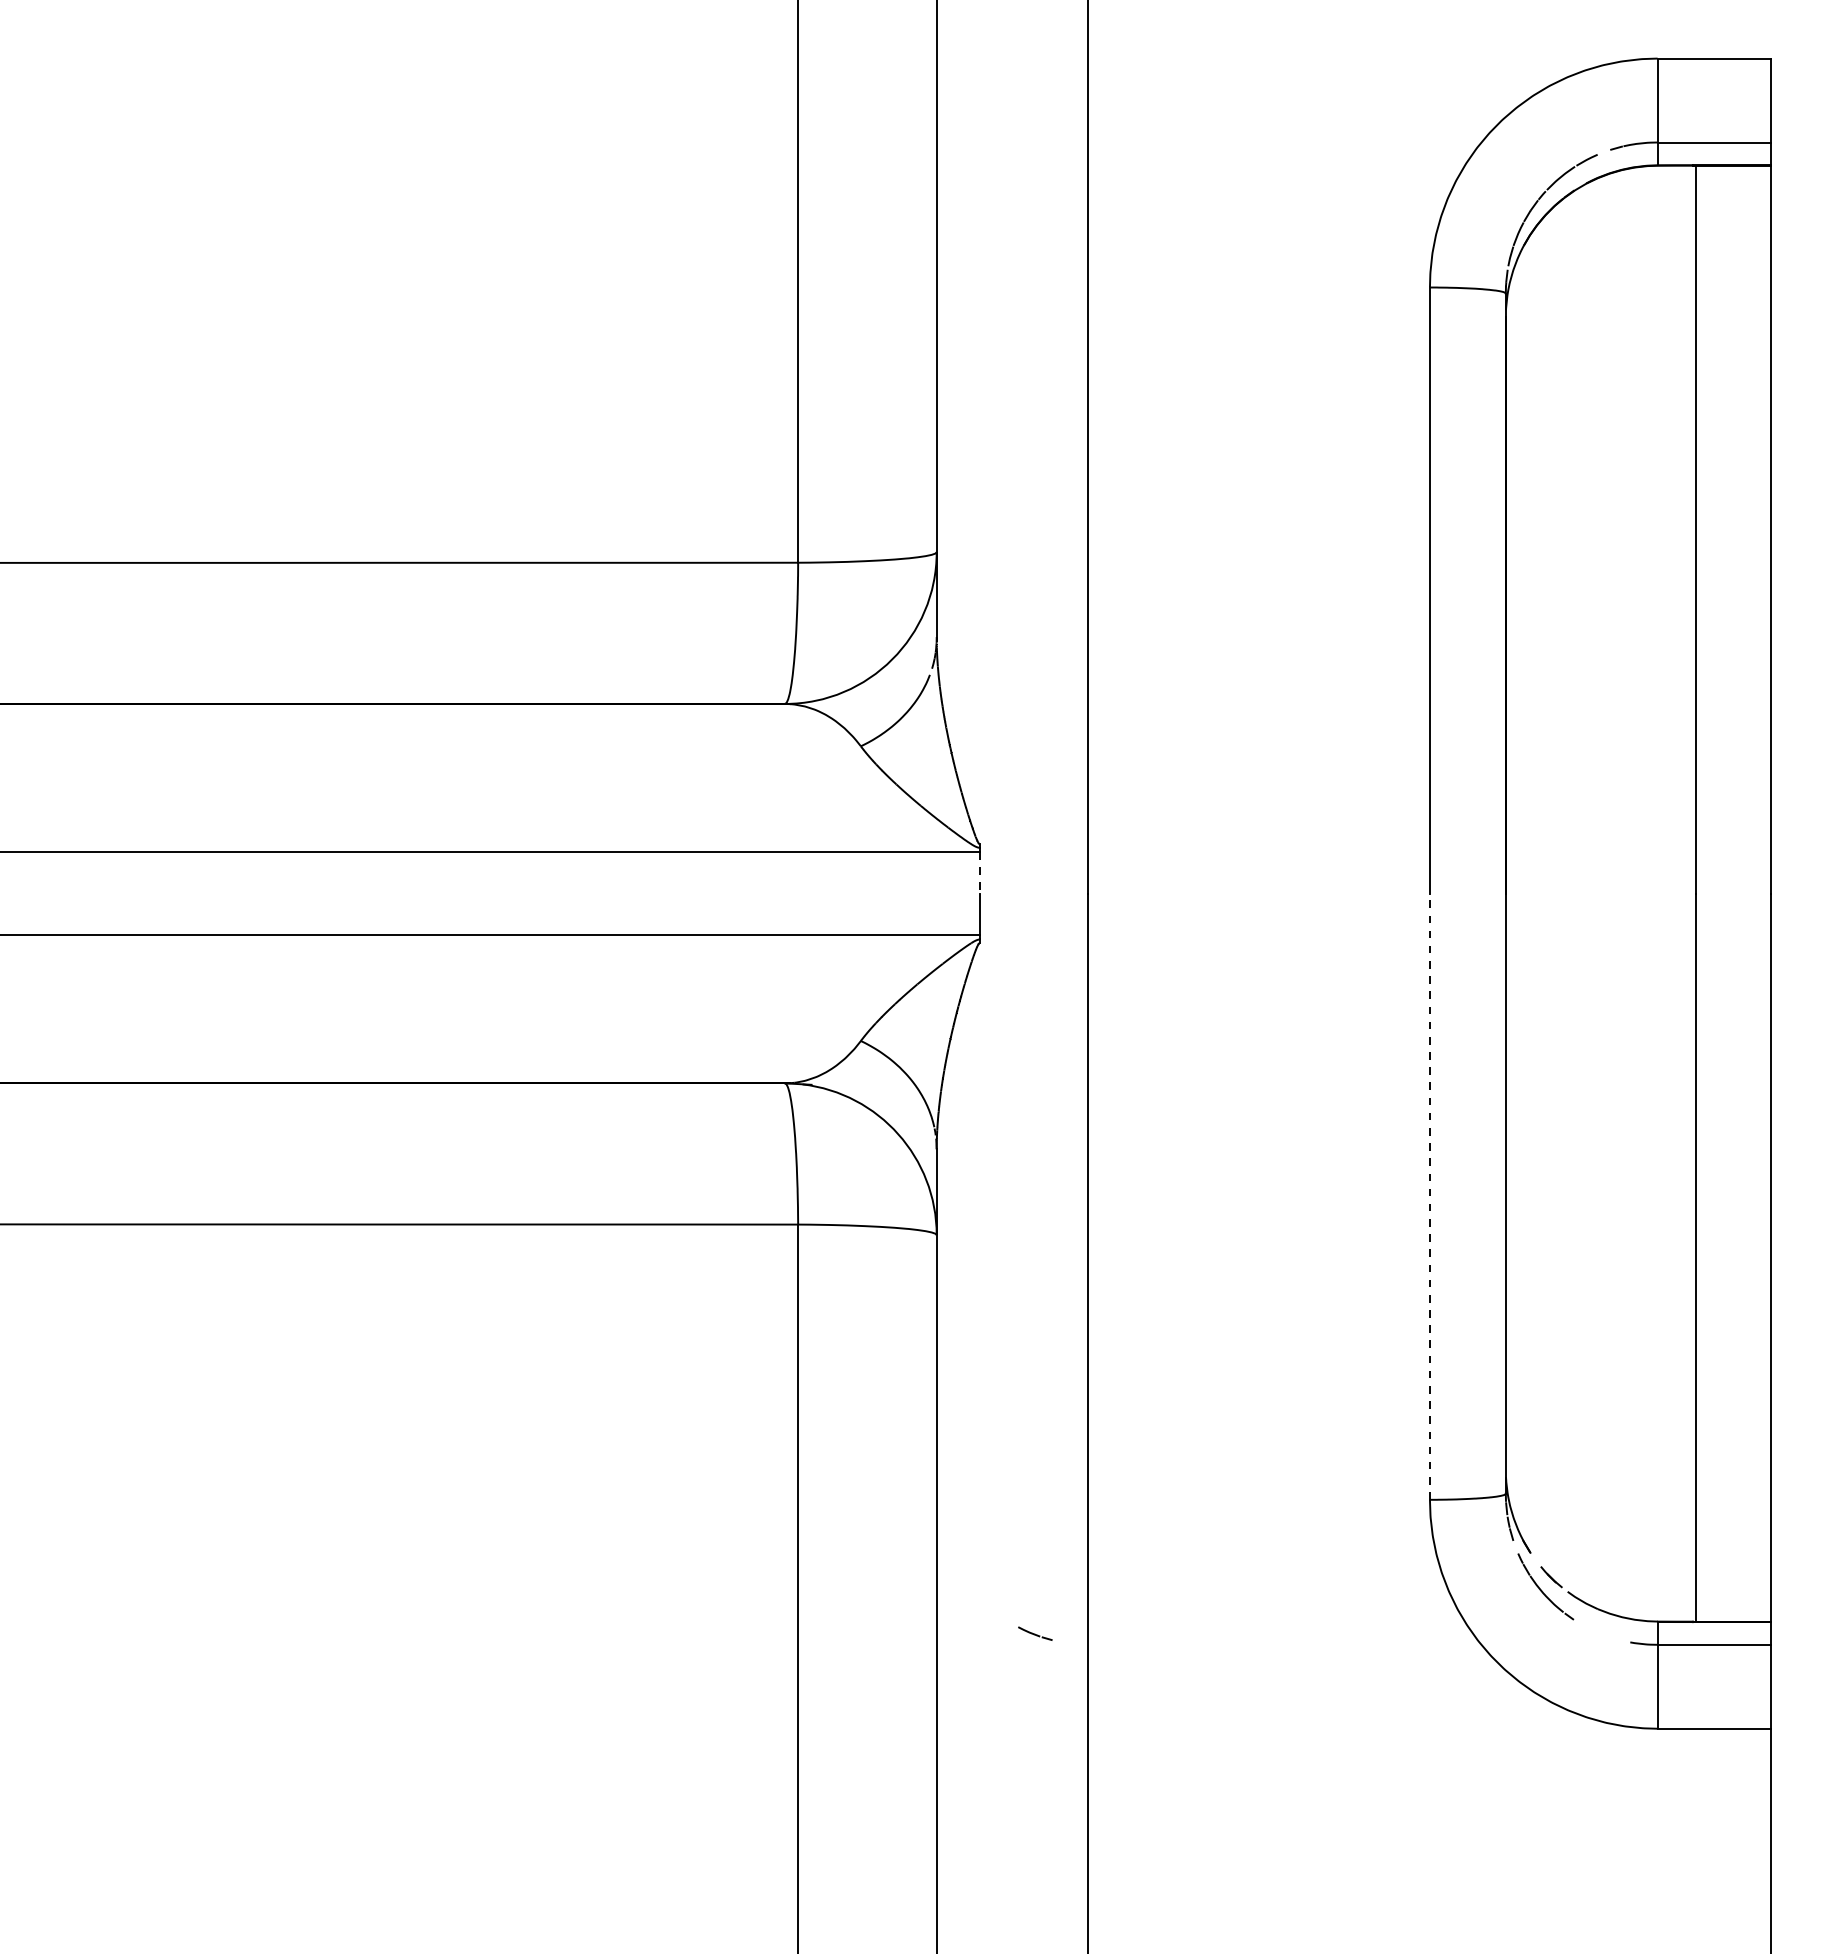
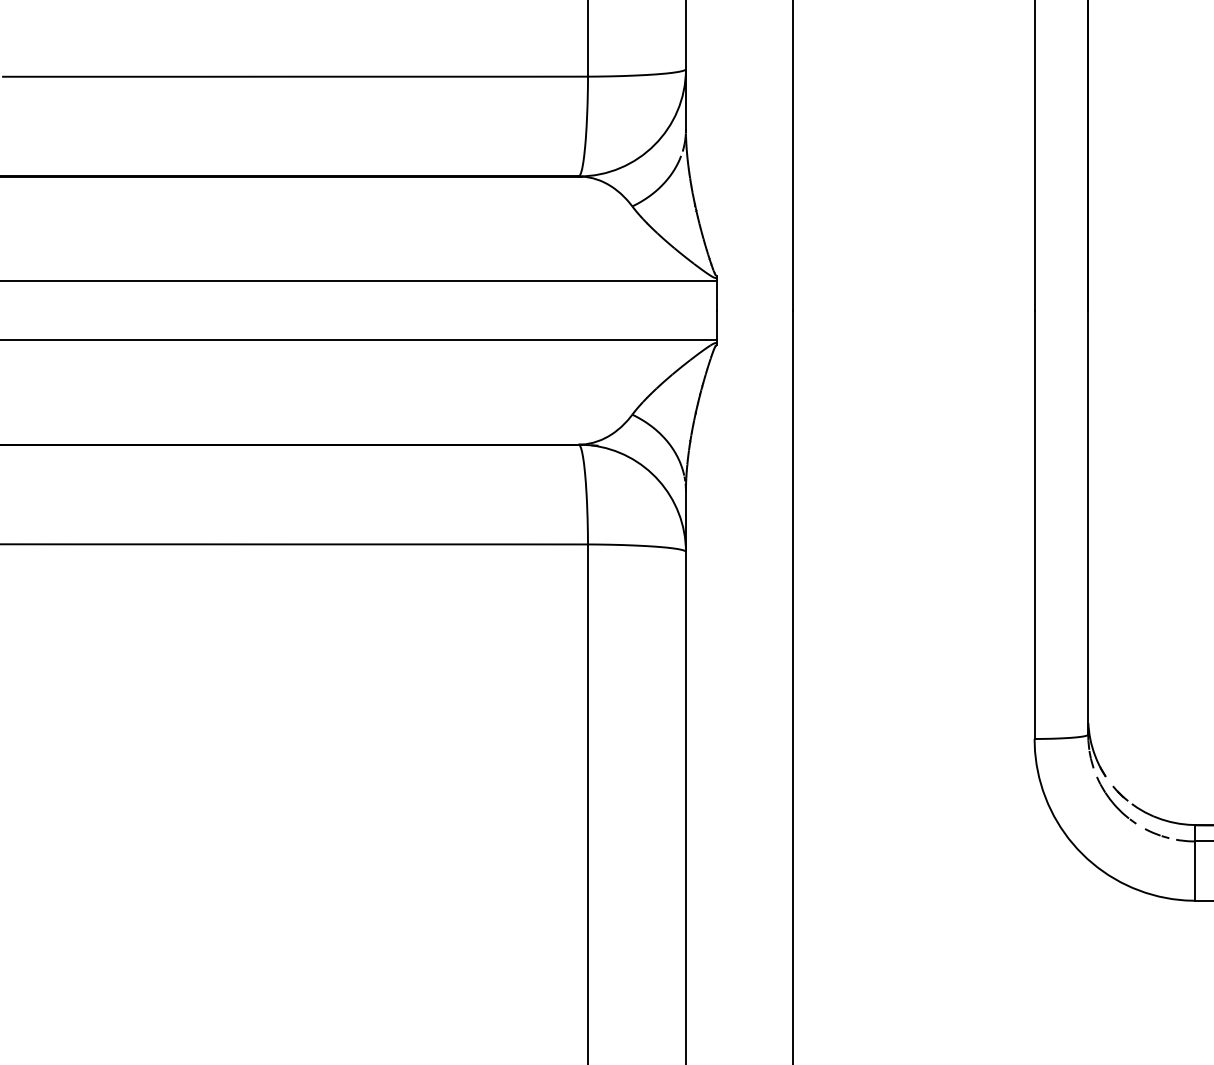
line: (980, 872) -> (716, 295), dashed -> solid
line: (1429, 1196) -> (1034, 524), dashed -> solid
part: (1035, 1633) -> (1157, 833), moved

